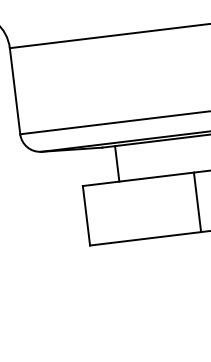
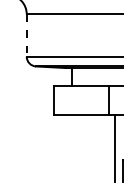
line: (14, 91) -> (26, 35), solid -> dashed

